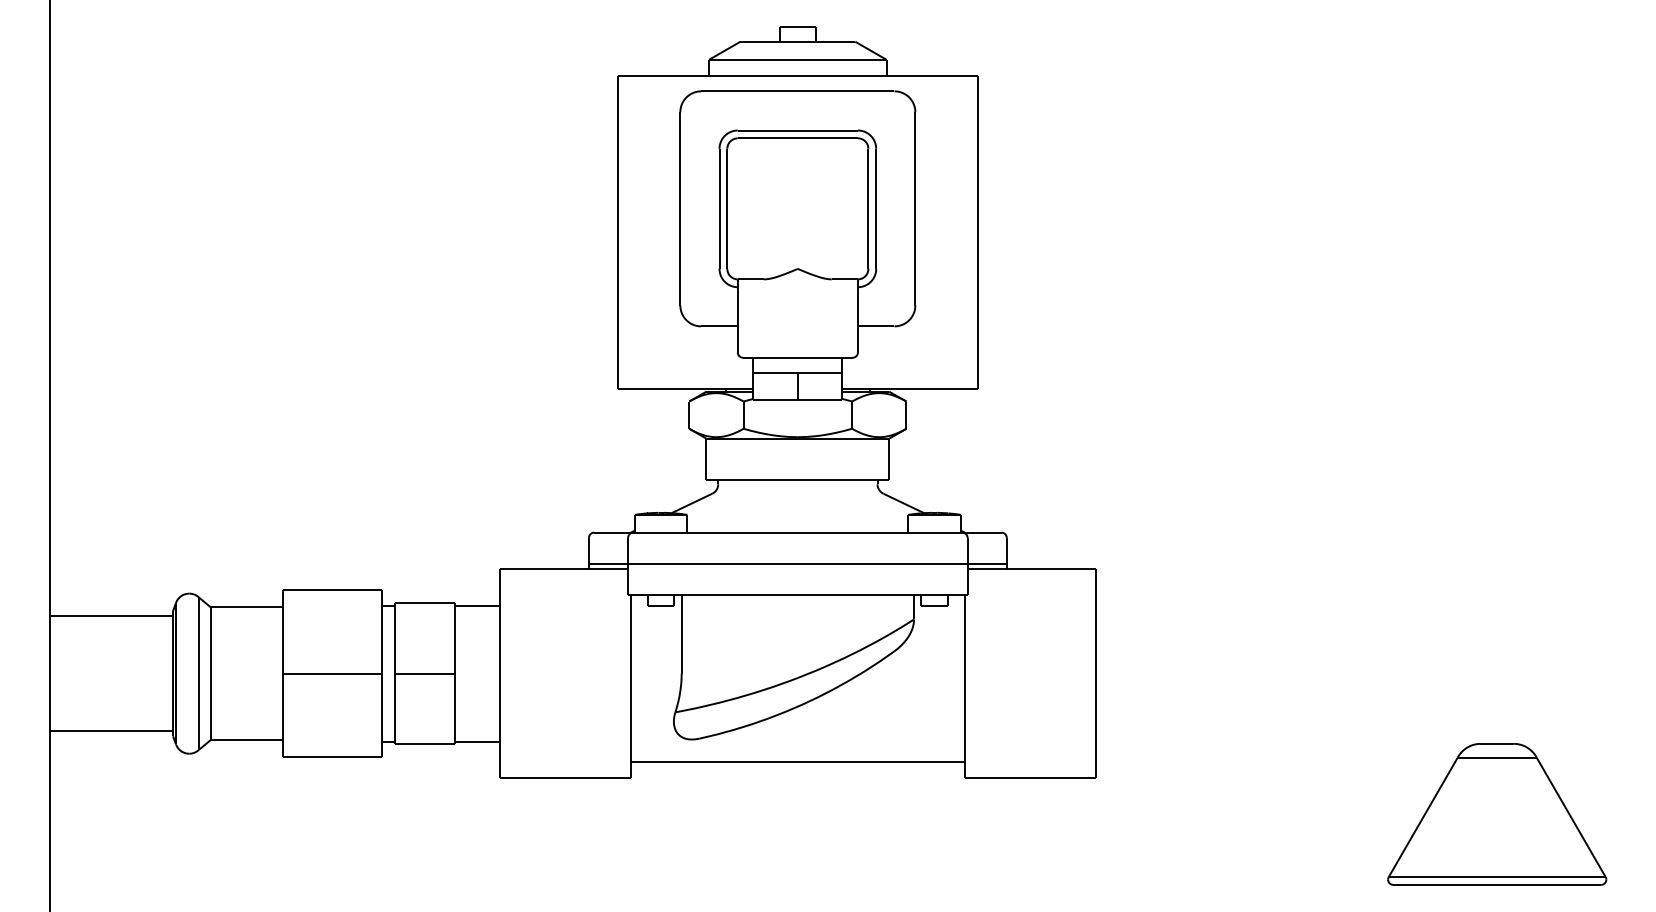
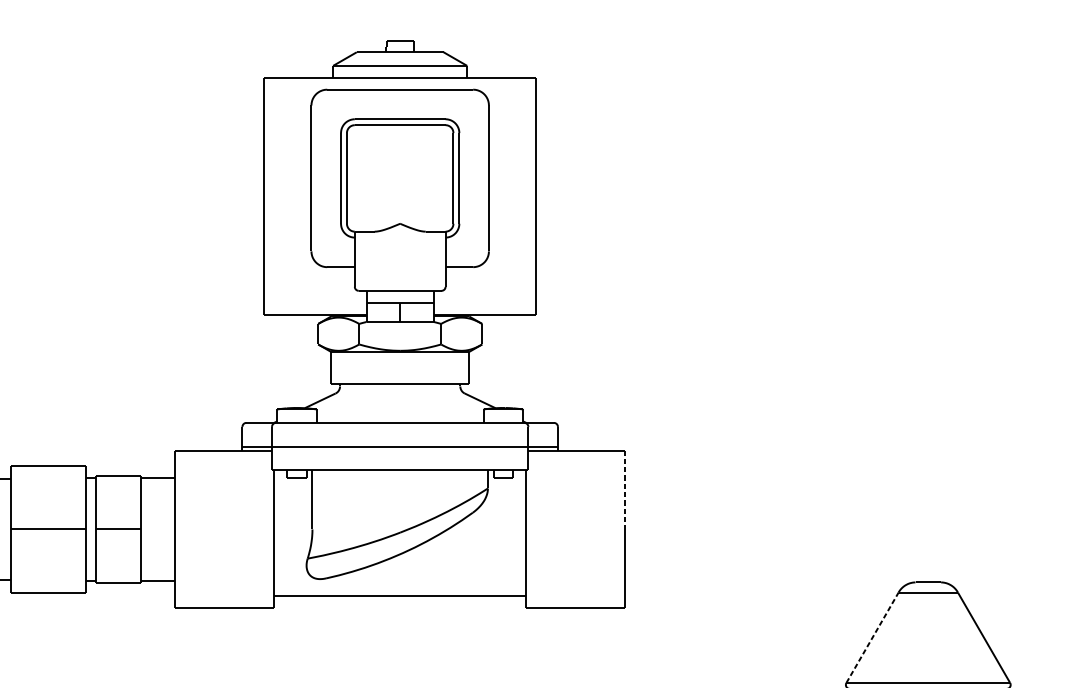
line: (1095, 621) -> (624, 490), solid -> dashed
line: (1423, 817) -> (872, 638), solid -> dashed

